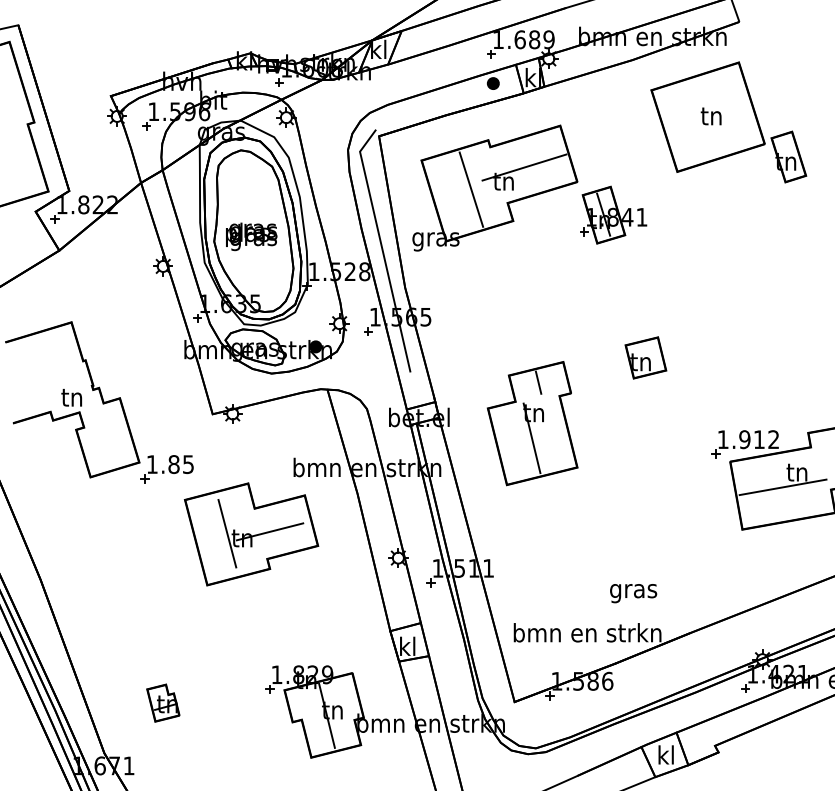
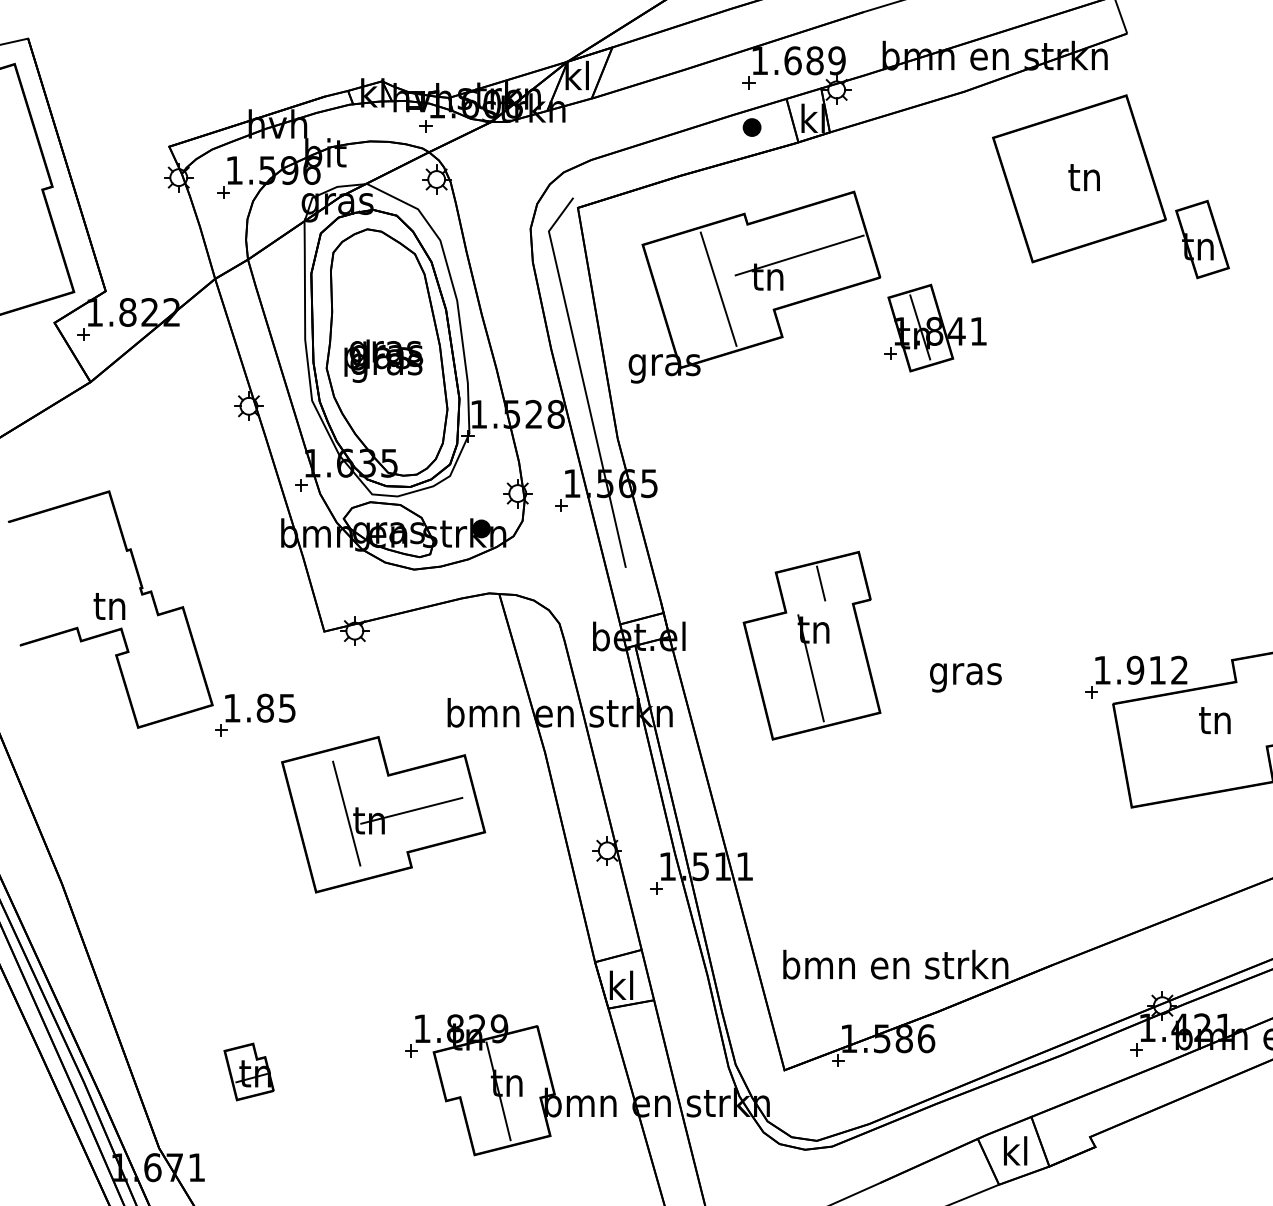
part: (645, 357) -> (984, 545), removed
line: (782, 487) -> (1192, 743), removed
text: (633, 593) -> (965, 677), moved

